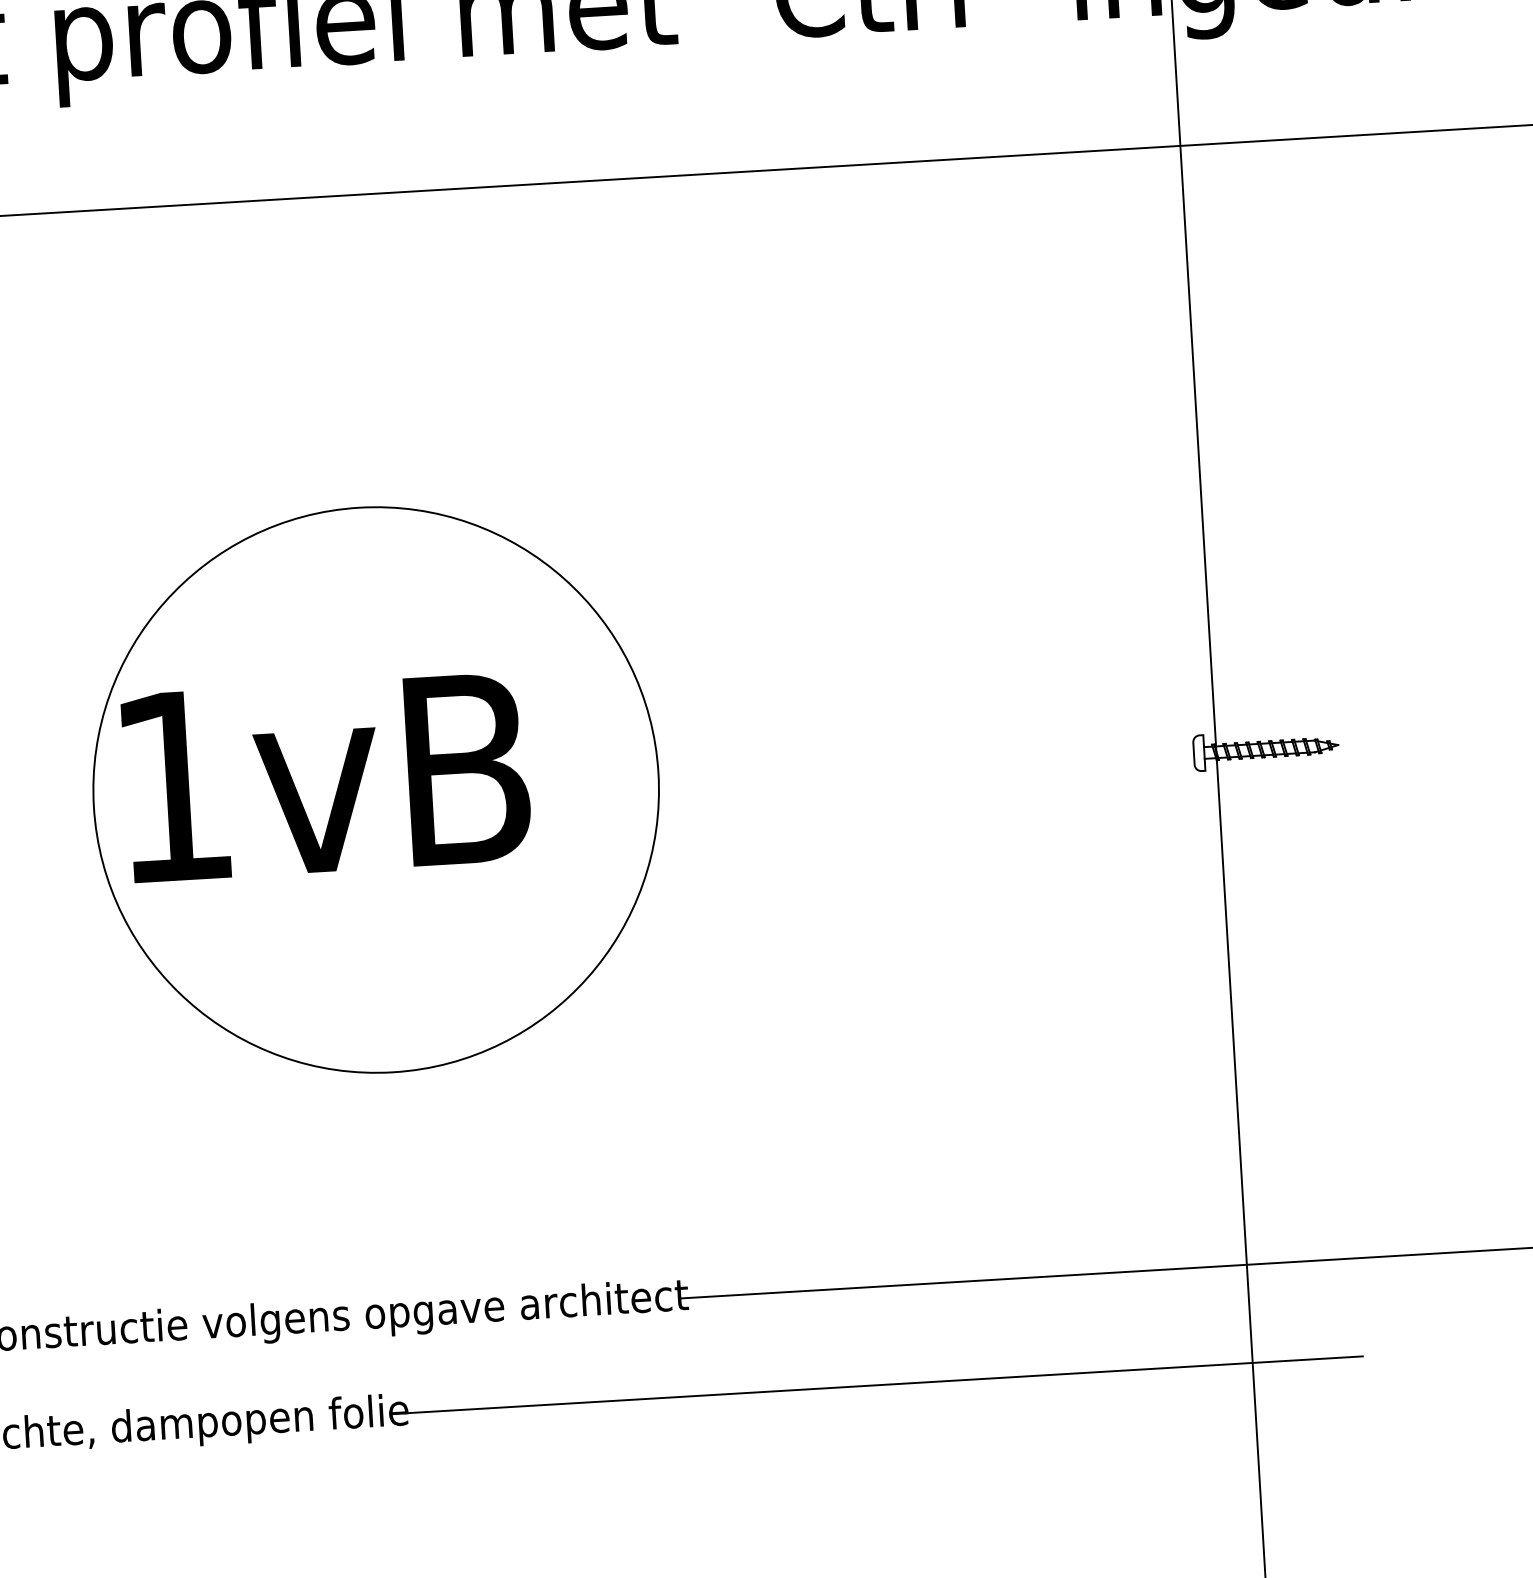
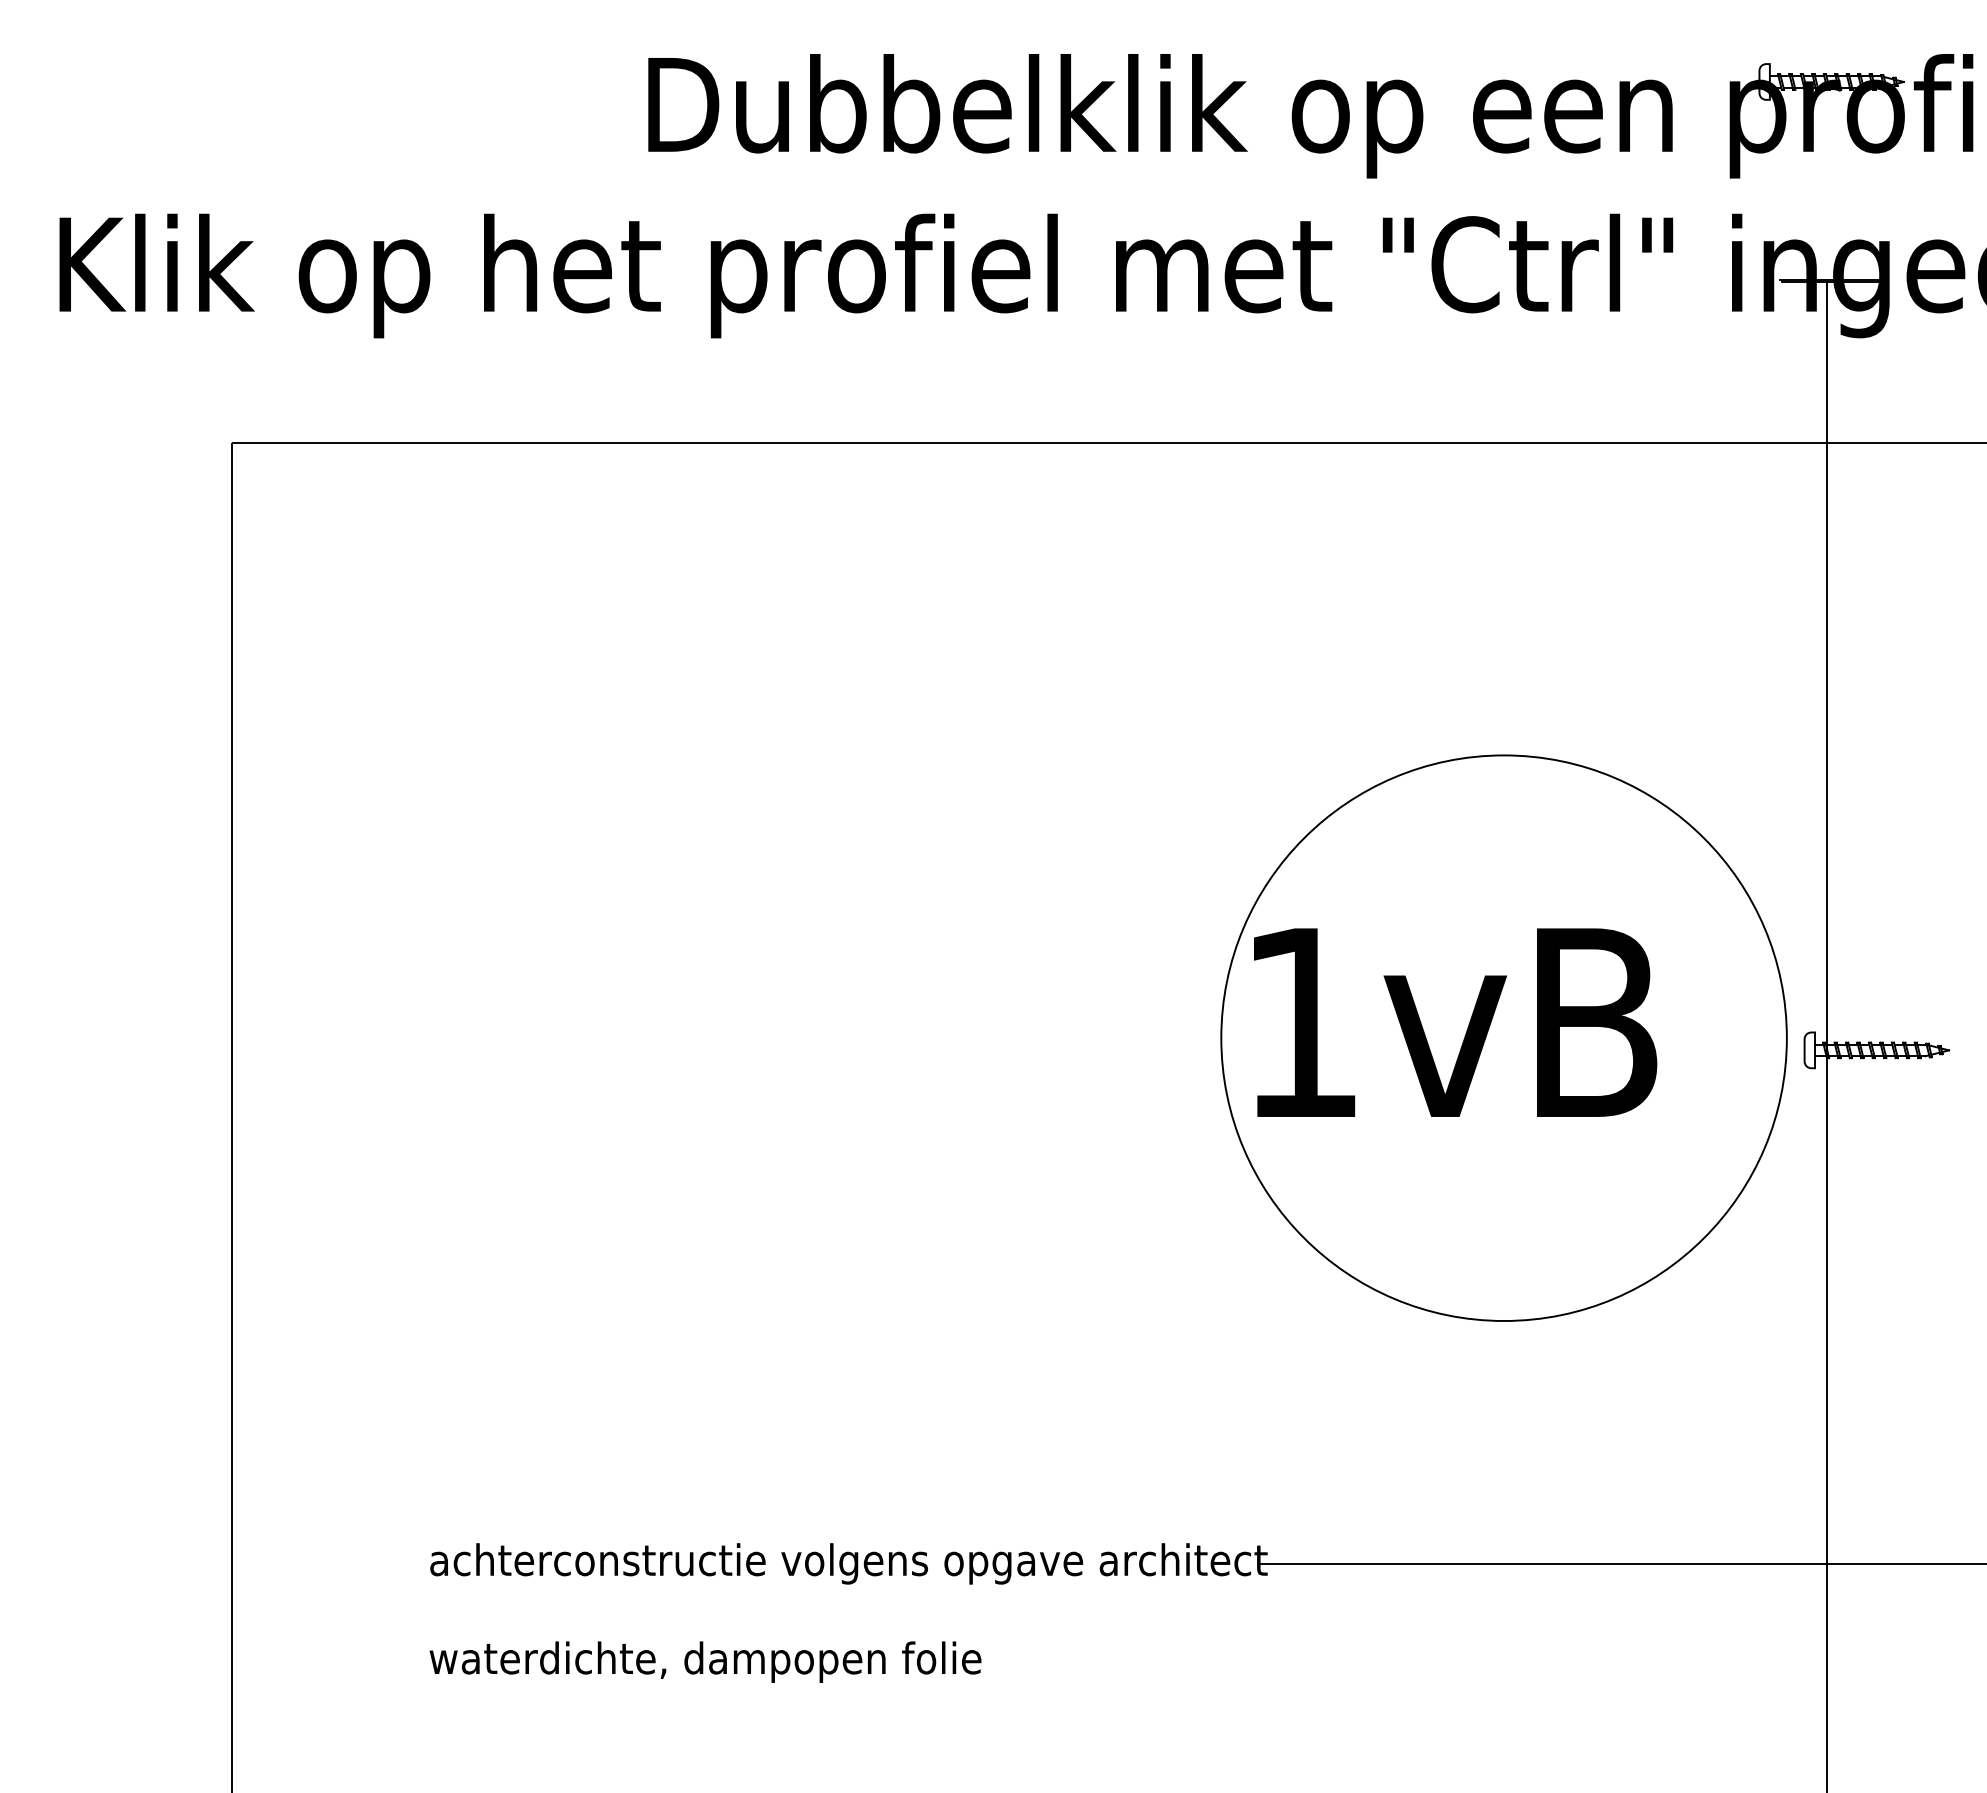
part: (375, 789) -> (1503, 1037), moved
line: (883, 1385) -> (1457, 1662), removed

